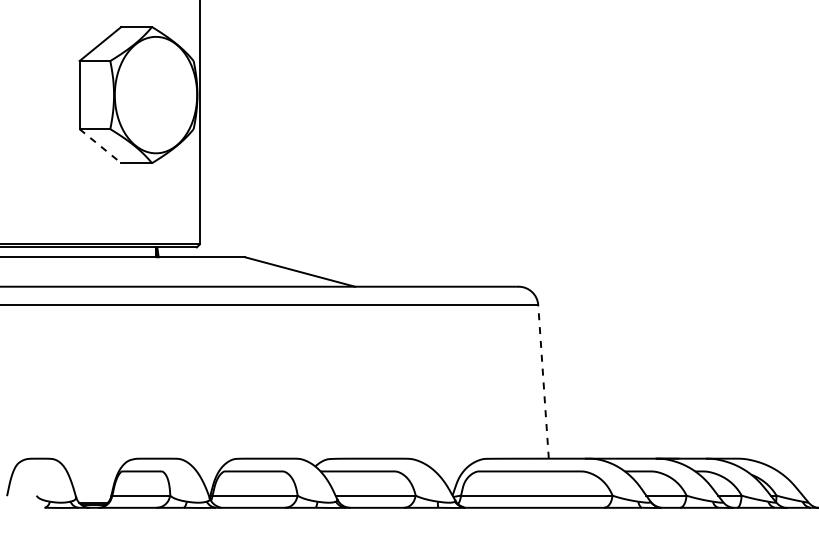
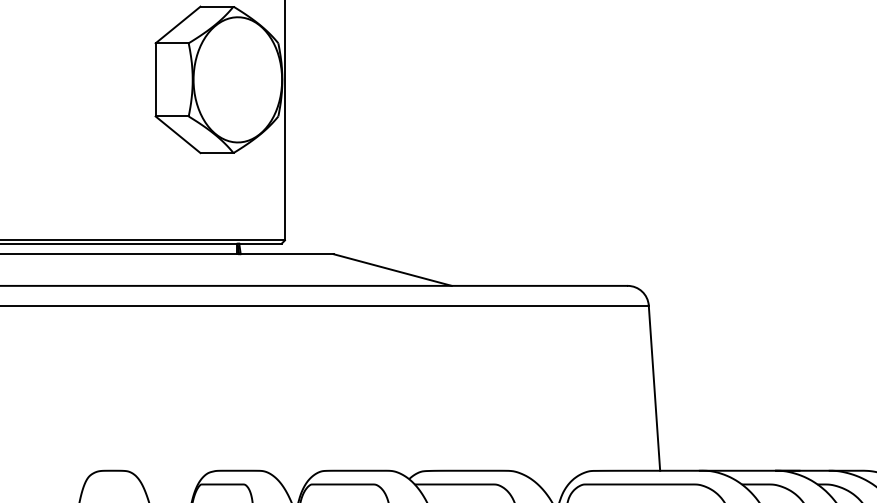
line: (100, 146) -> (178, 135), dashed -> solid
line: (543, 381) -> (654, 387), dashed -> solid

